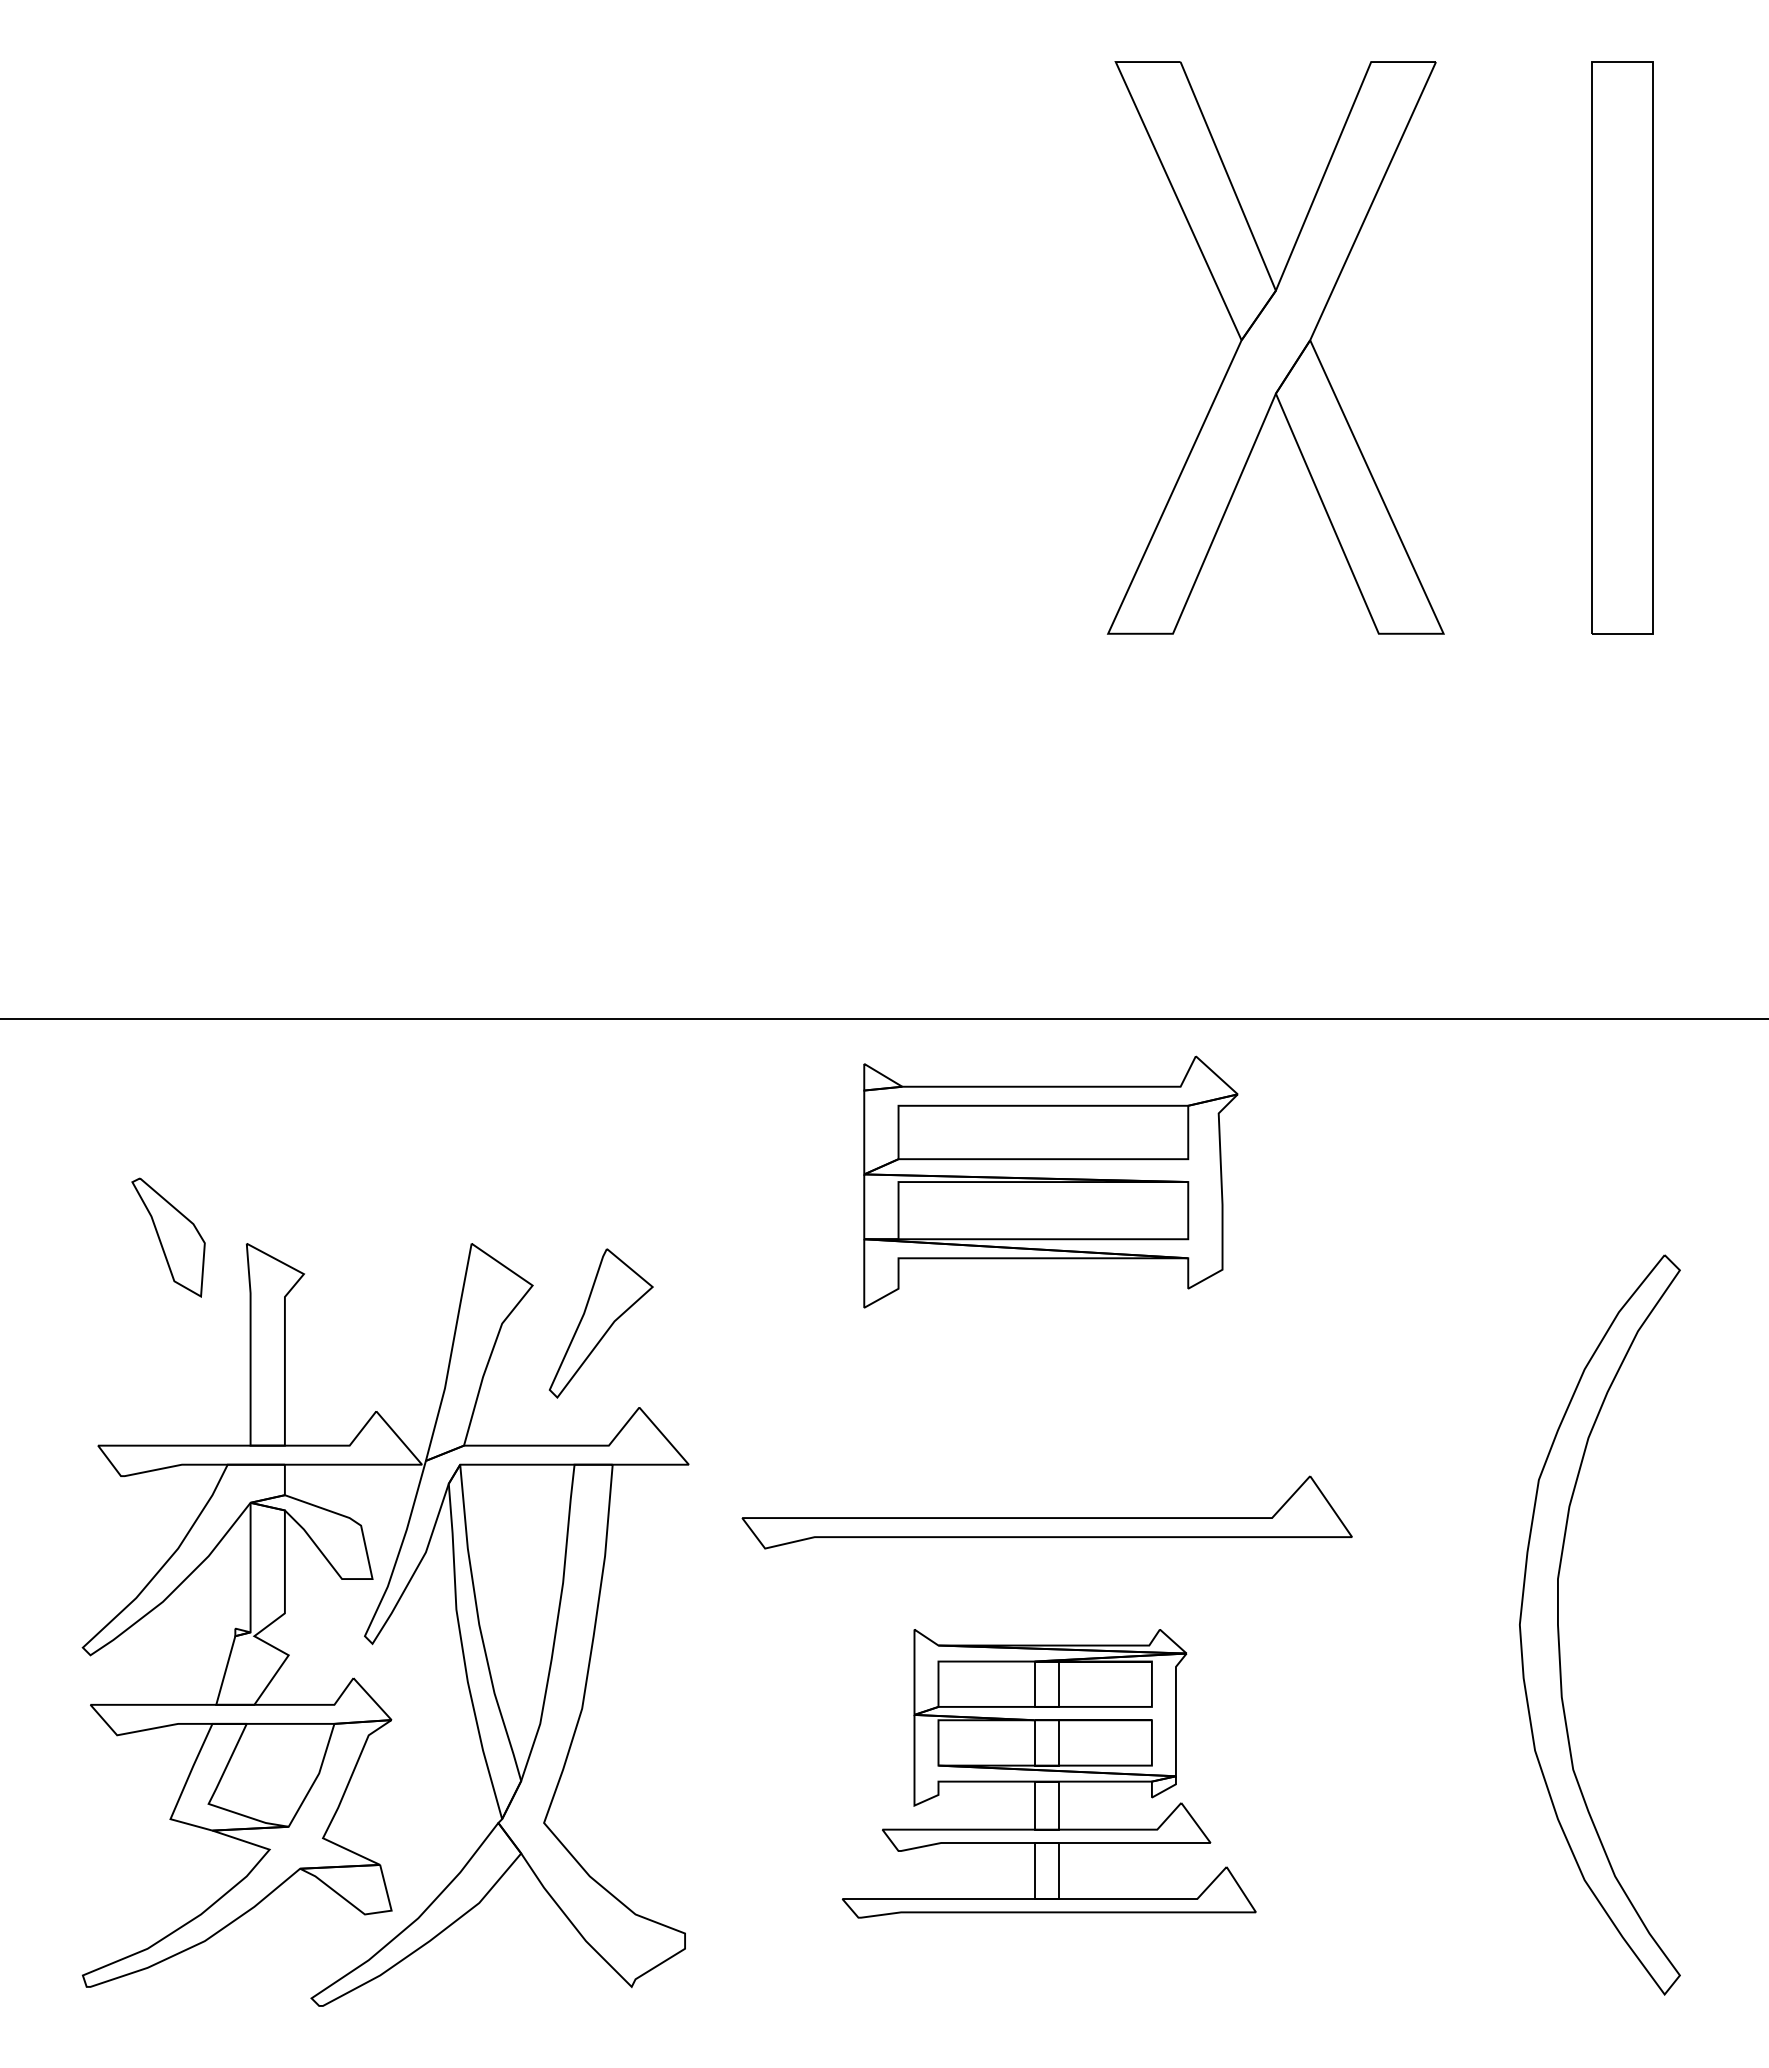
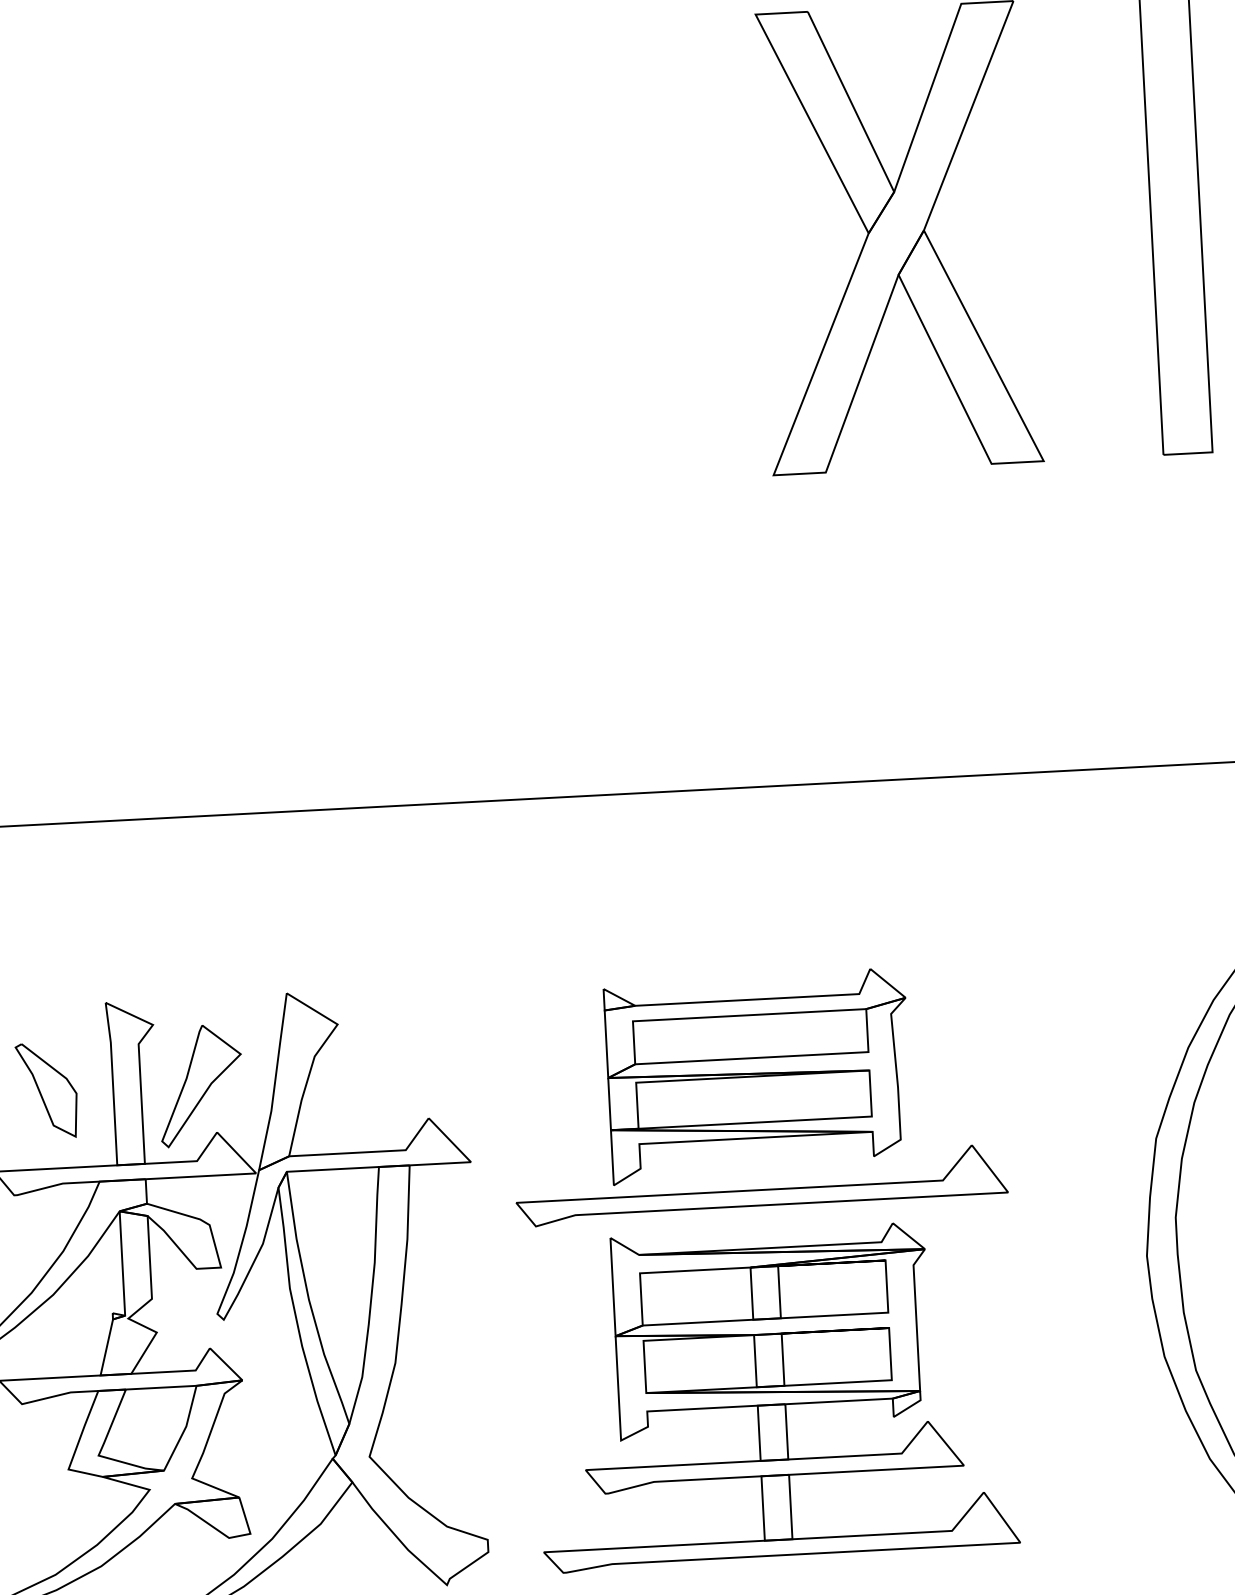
part: (1050, 1181) -> (758, 1075), moved
part: (168, 1237) -> (47, 1090), moved
part: (600, 1323) -> (200, 1085), moved
part: (1049, 1773) -> (774, 1395), size x1.43

